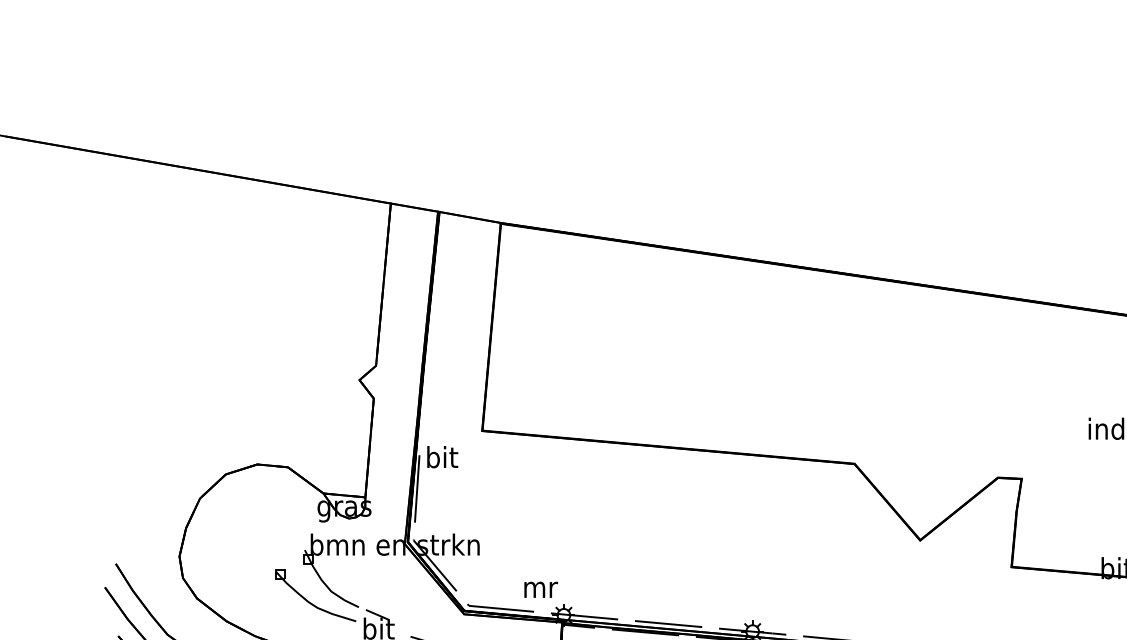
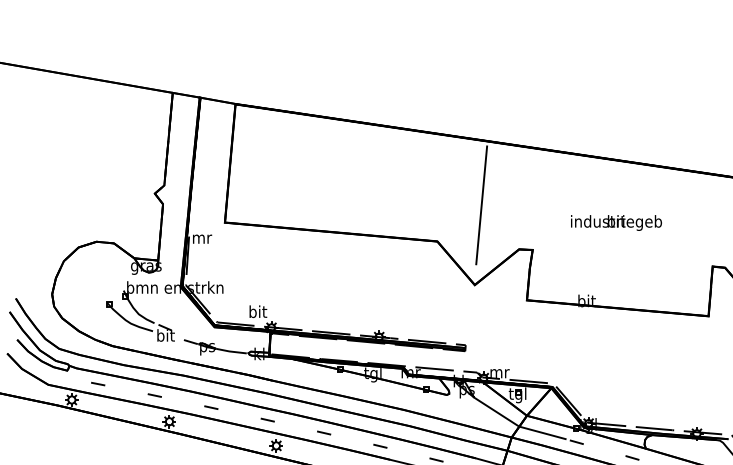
line: (931, 400) -> (481, 205), added
text: (442, 456) -> (202, 237), bit -> mr
text: (541, 586) -> (258, 311), mr -> bit

